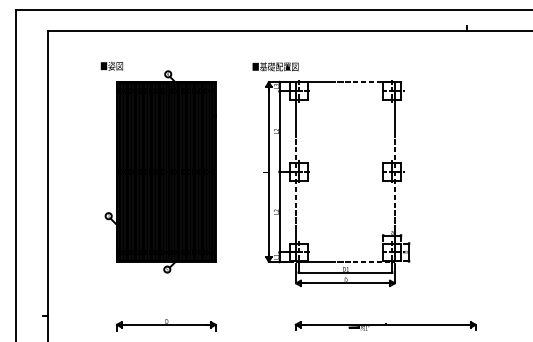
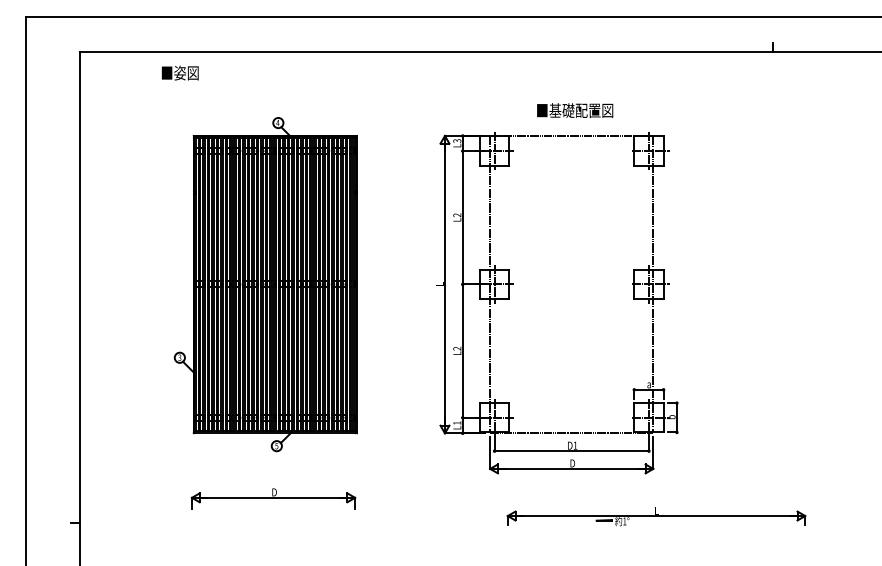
text: (111, 65) -> (179, 72), moved
text: (275, 66) -> (575, 110), moved
part: (166, 325) -> (273, 498), moved
part: (385, 325) -> (656, 517), moved

